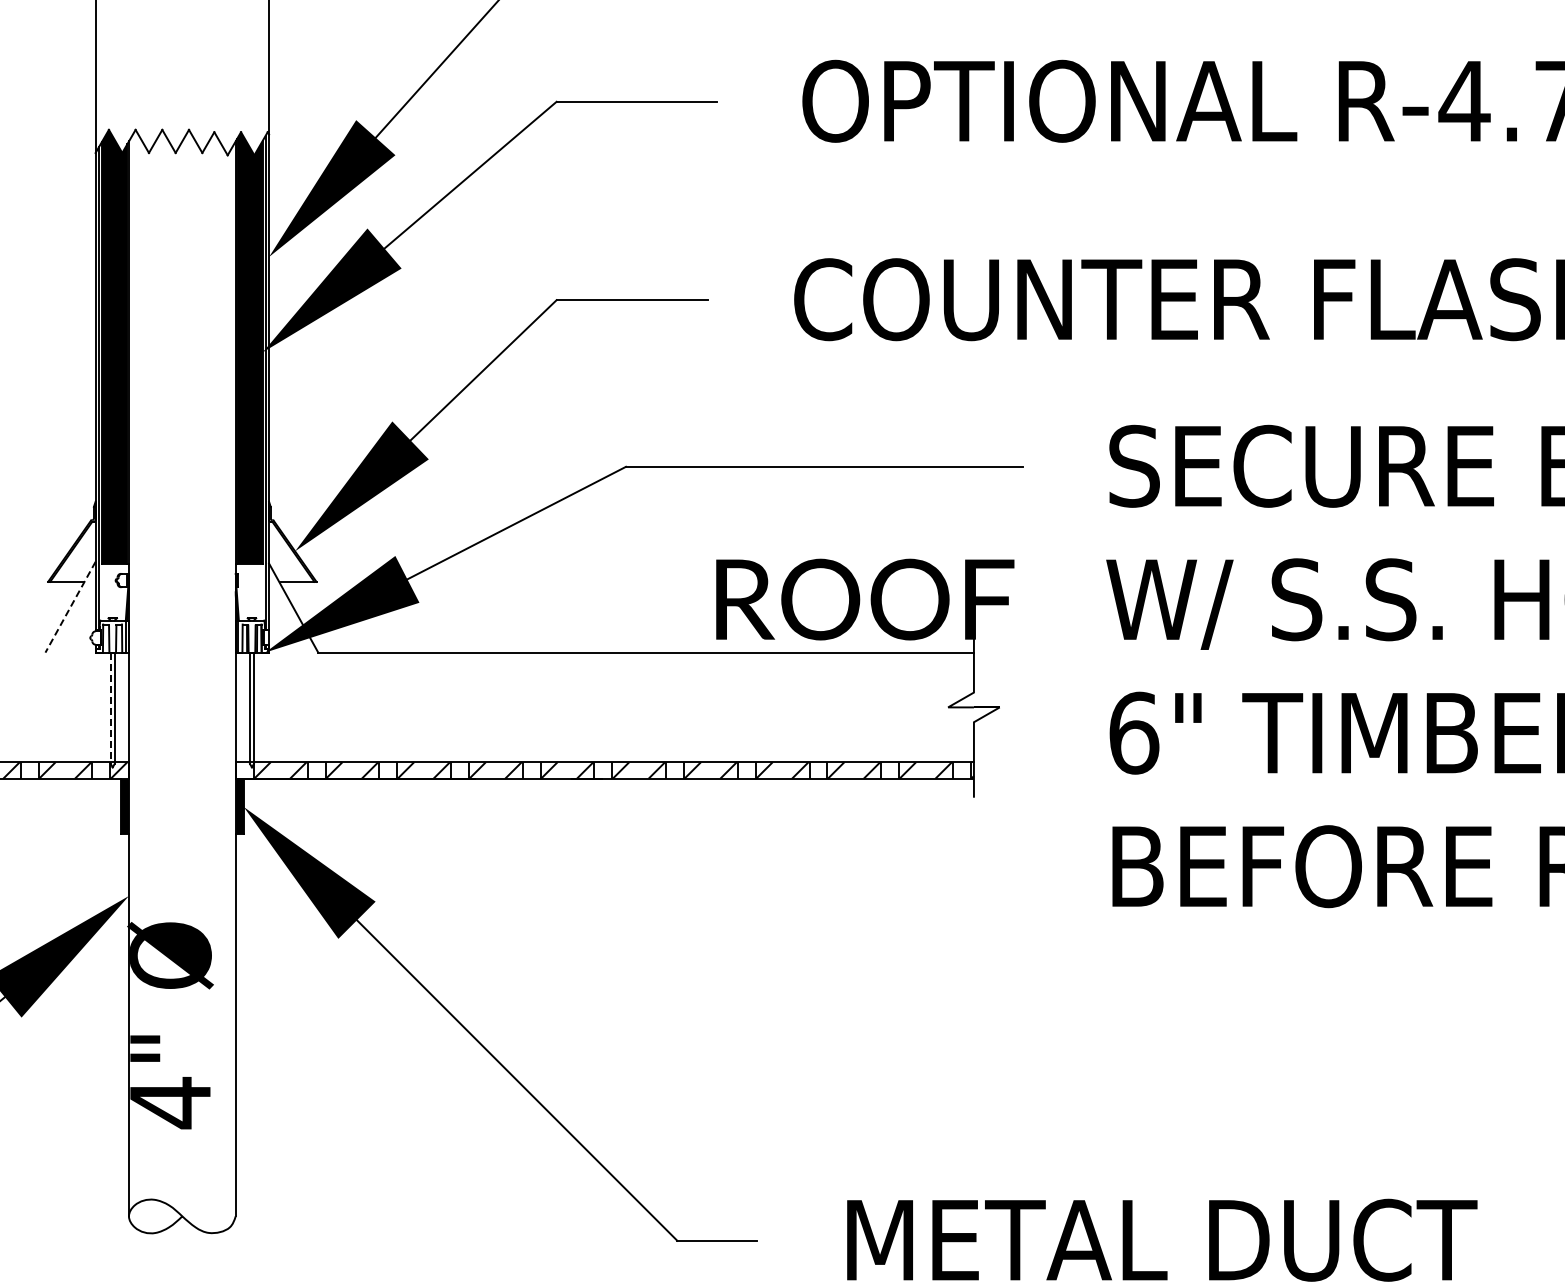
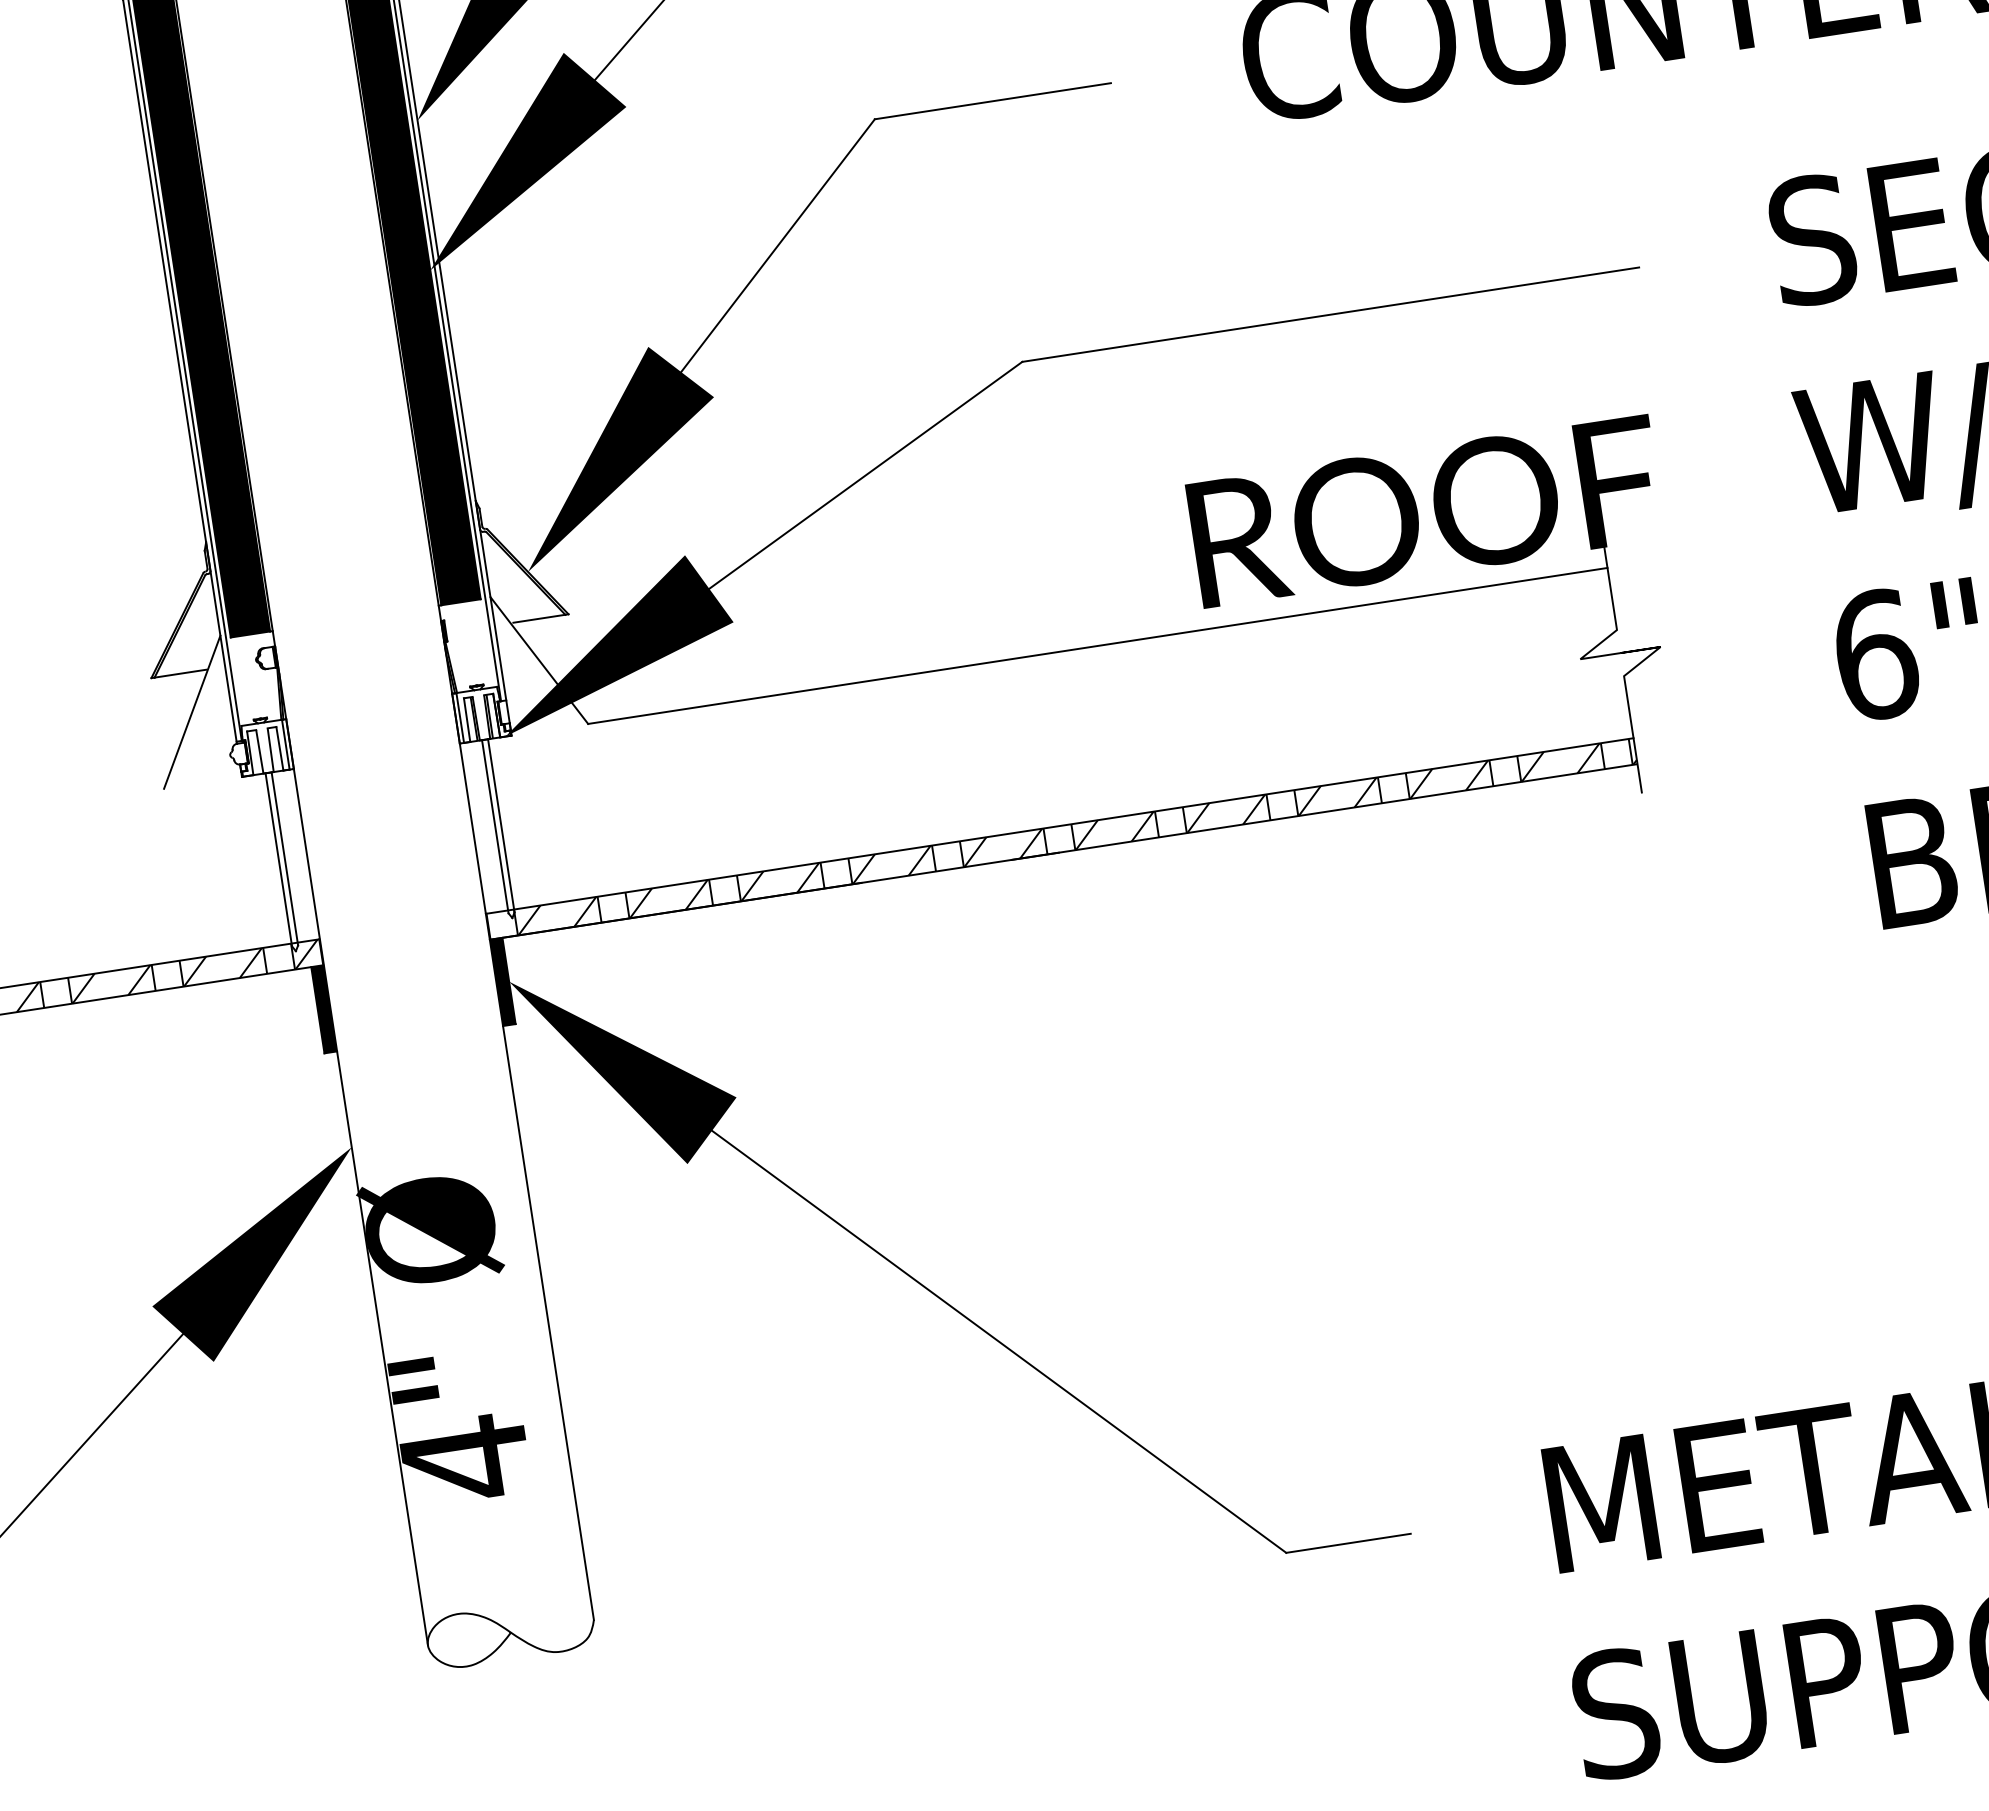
line: (70, 607) -> (192, 712), dashed -> solid
line: (110, 708) -> (278, 860), dashed -> solid

